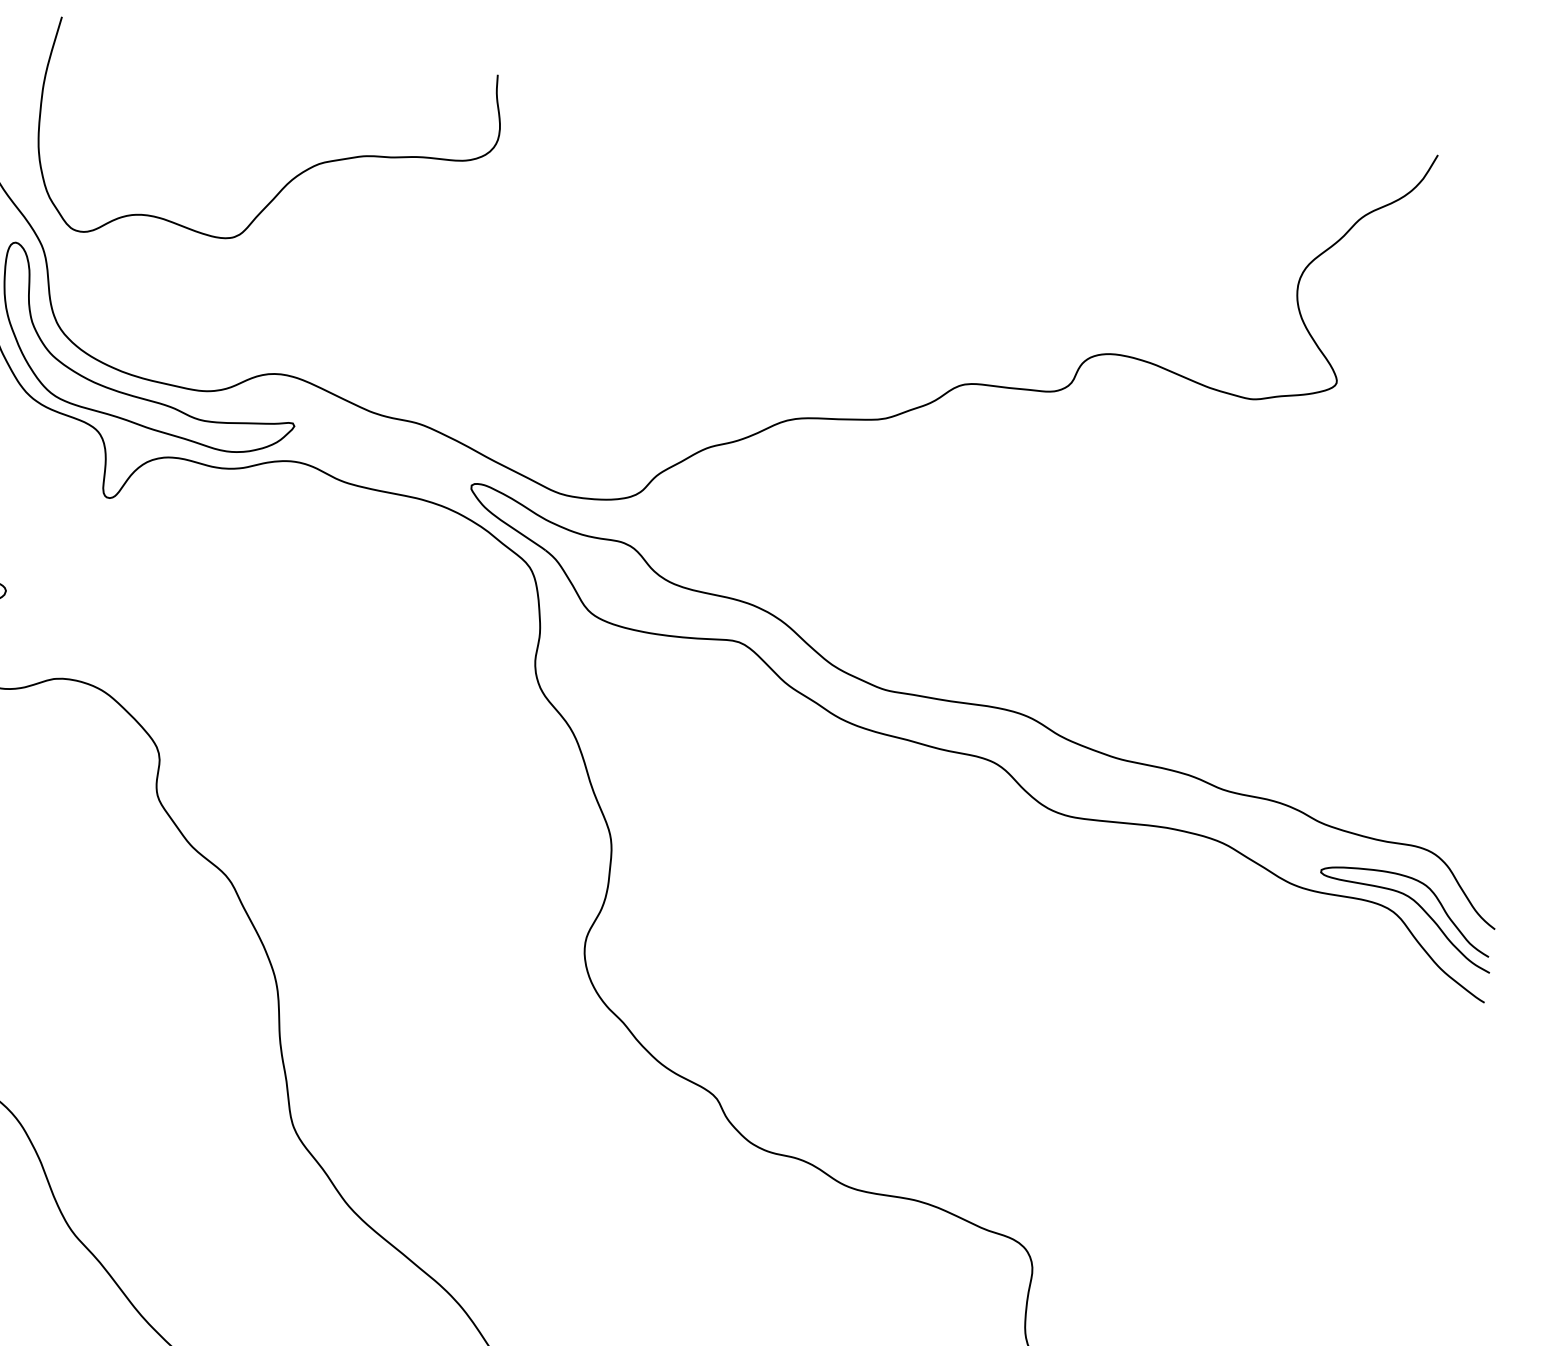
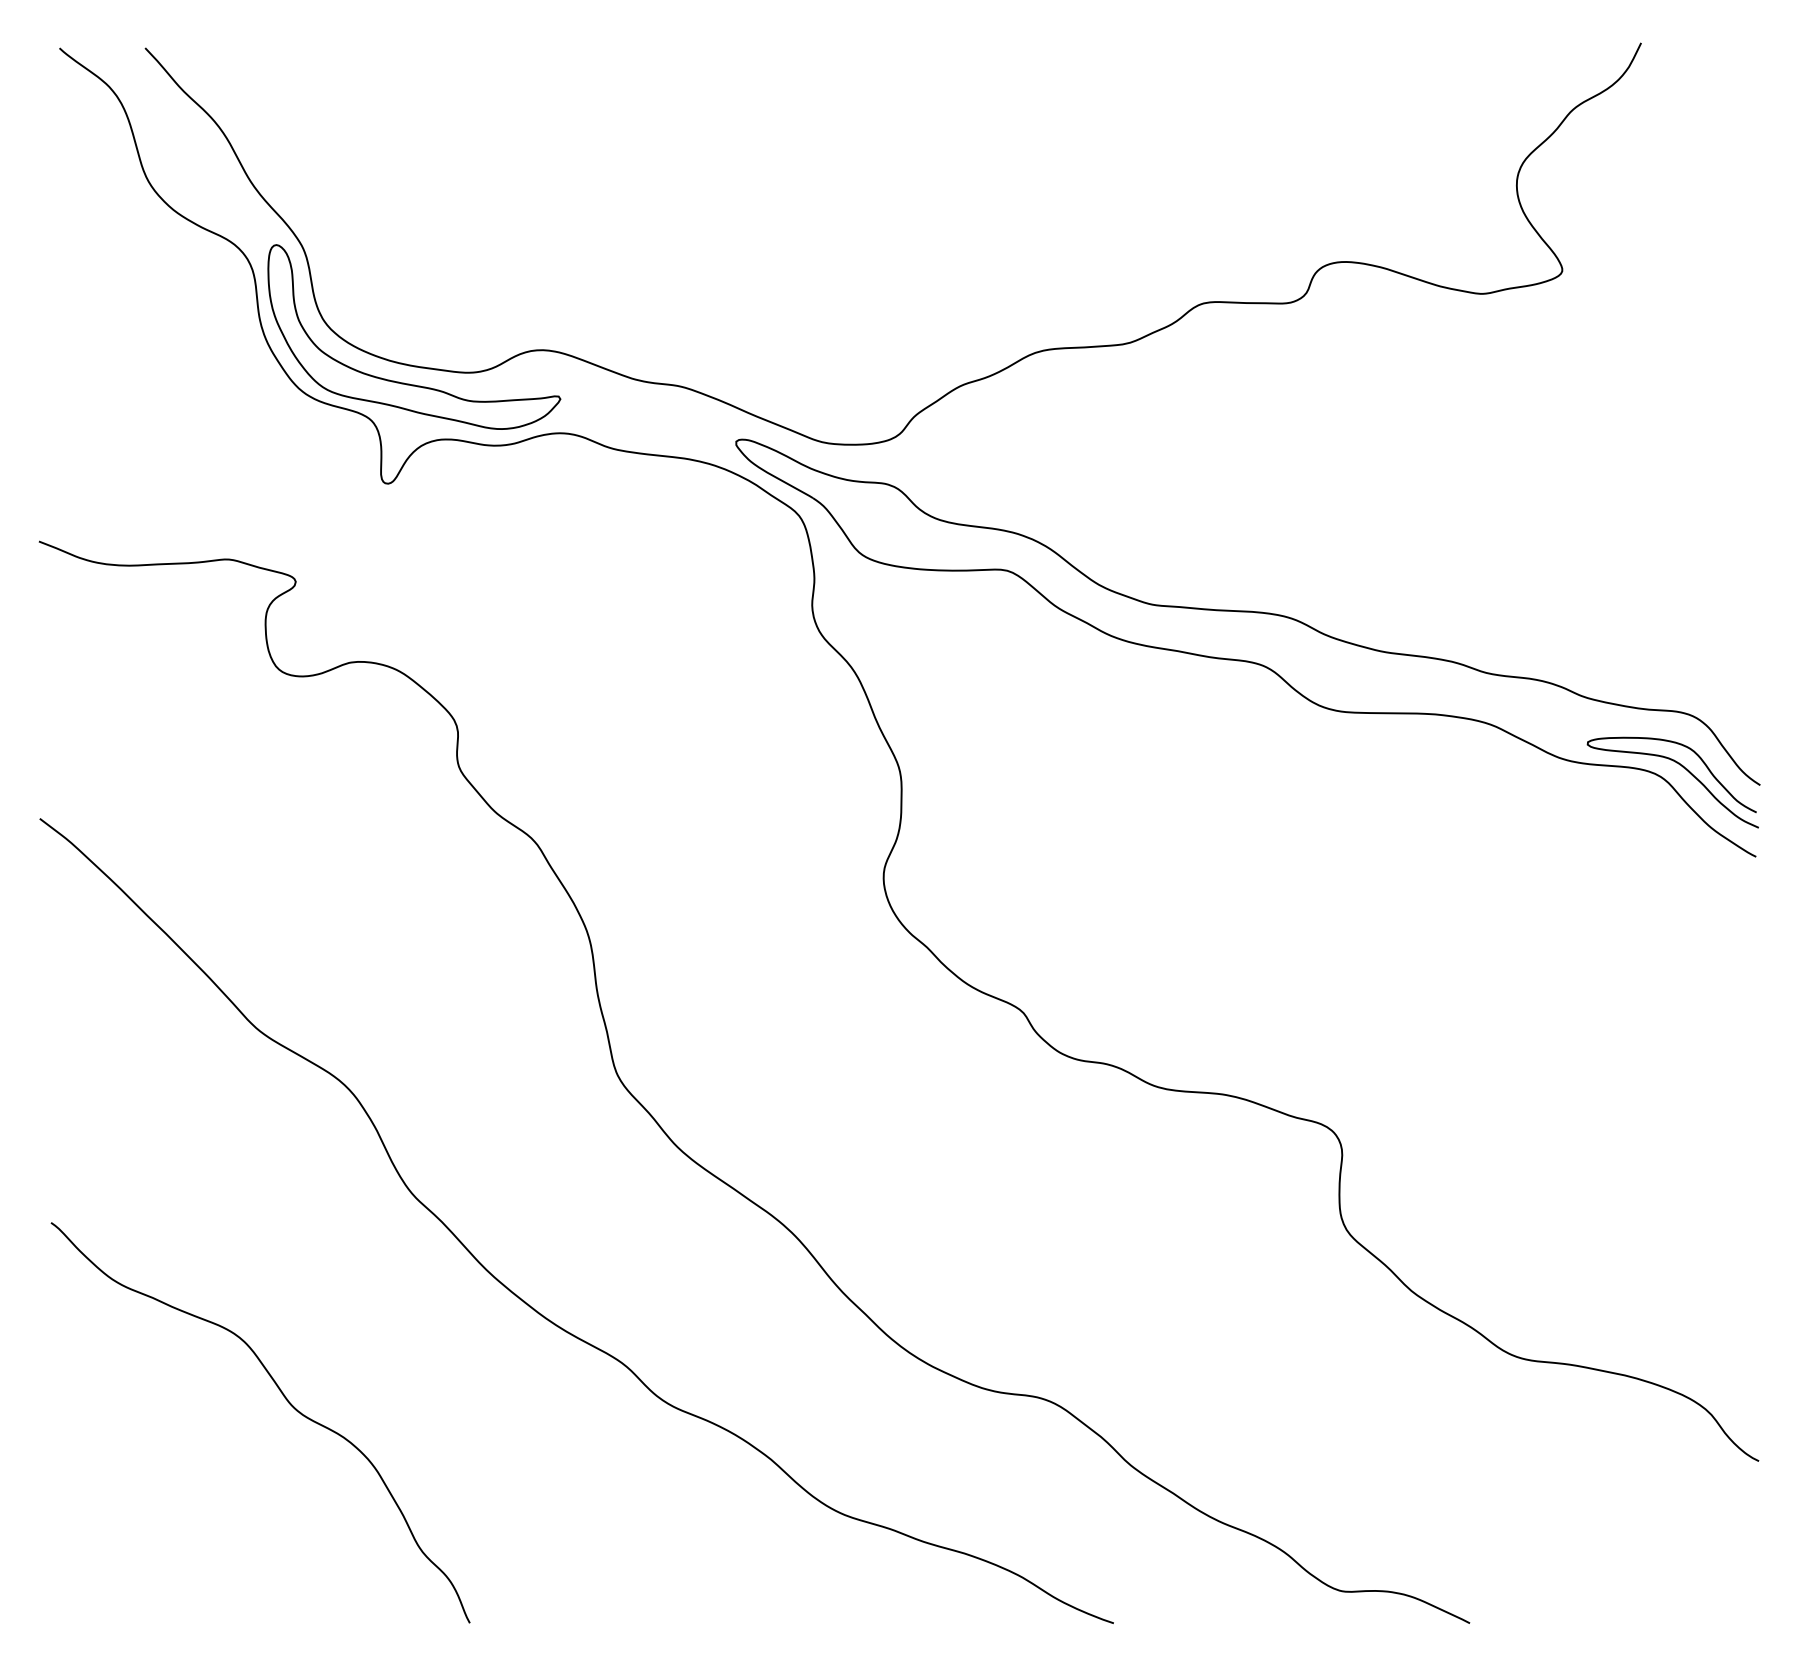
curve: (294, 176) -> (539, 158), removed

